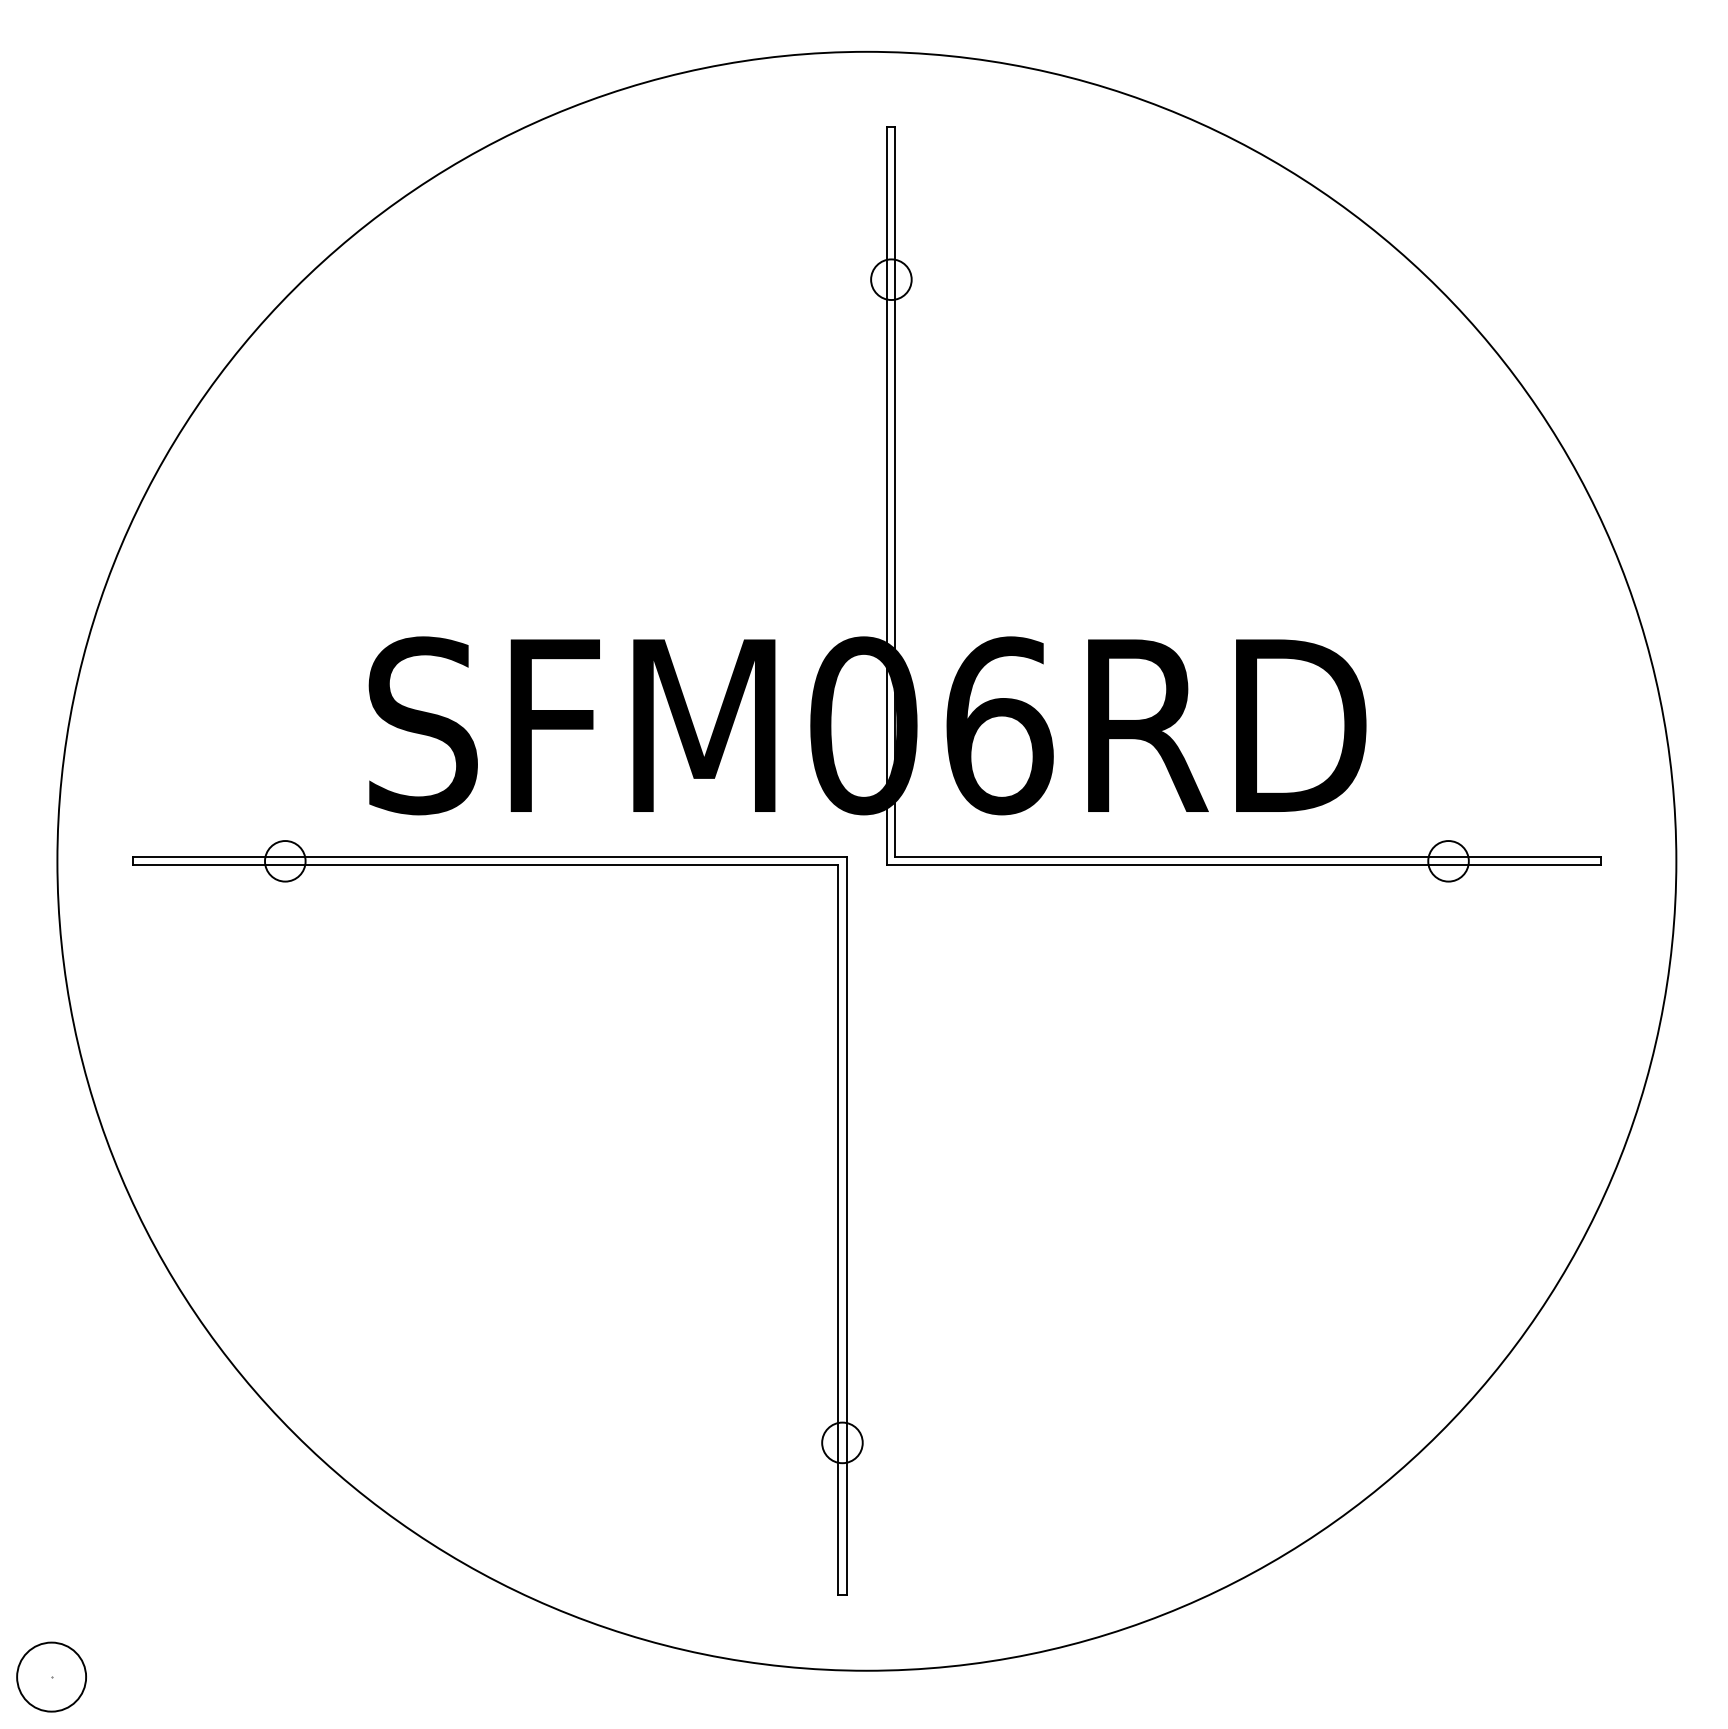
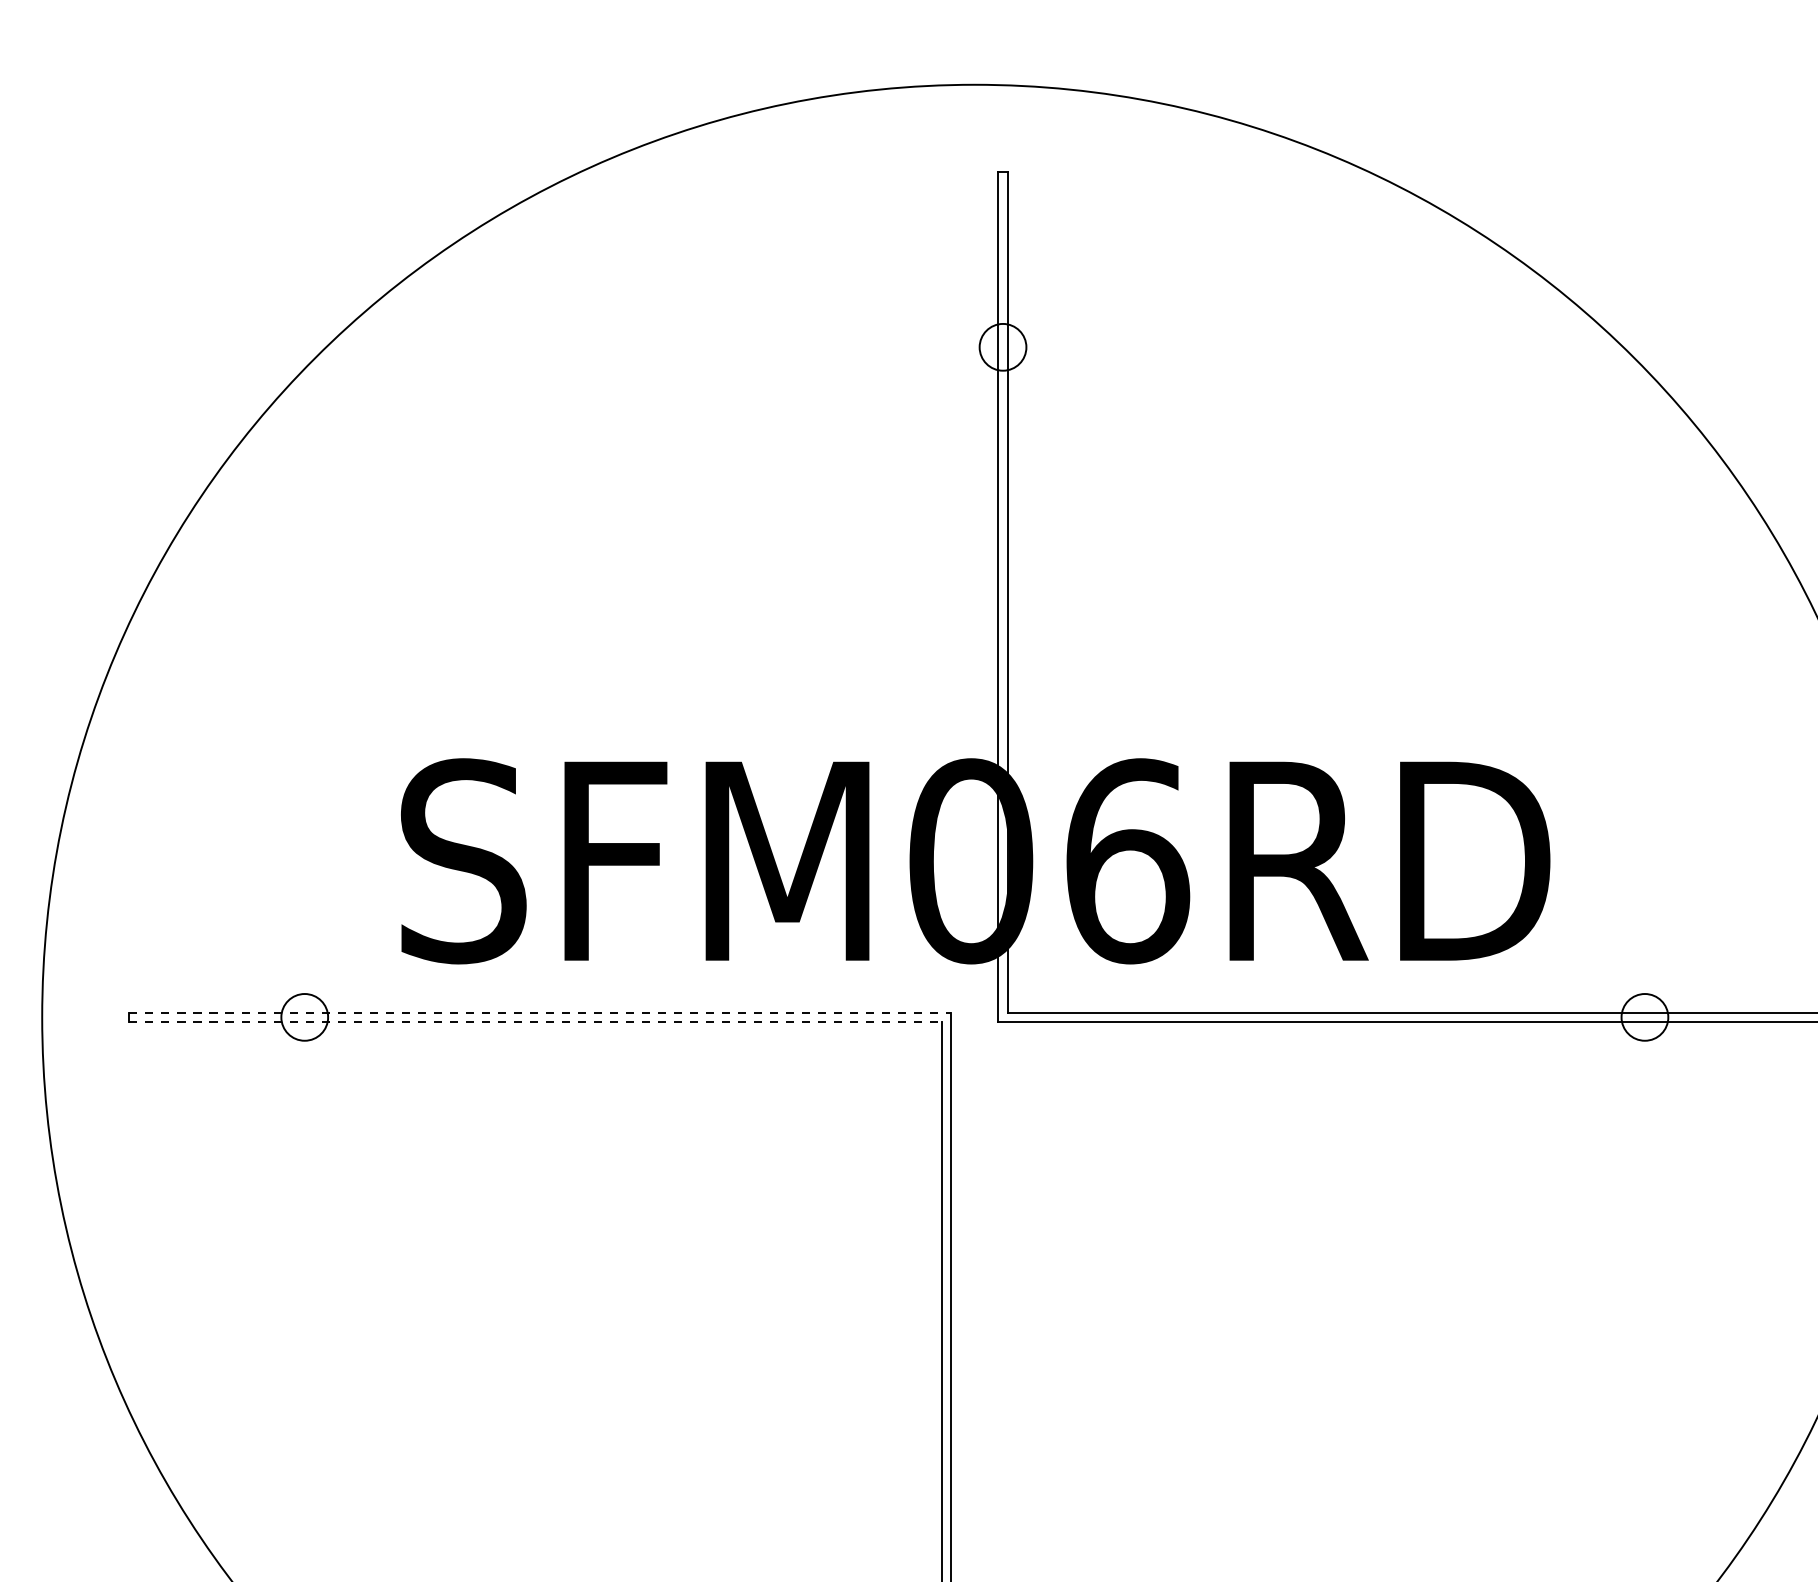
line: (489, 857) -> (540, 1012), solid -> dashed
line: (485, 865) -> (535, 1022), solid -> dashed

